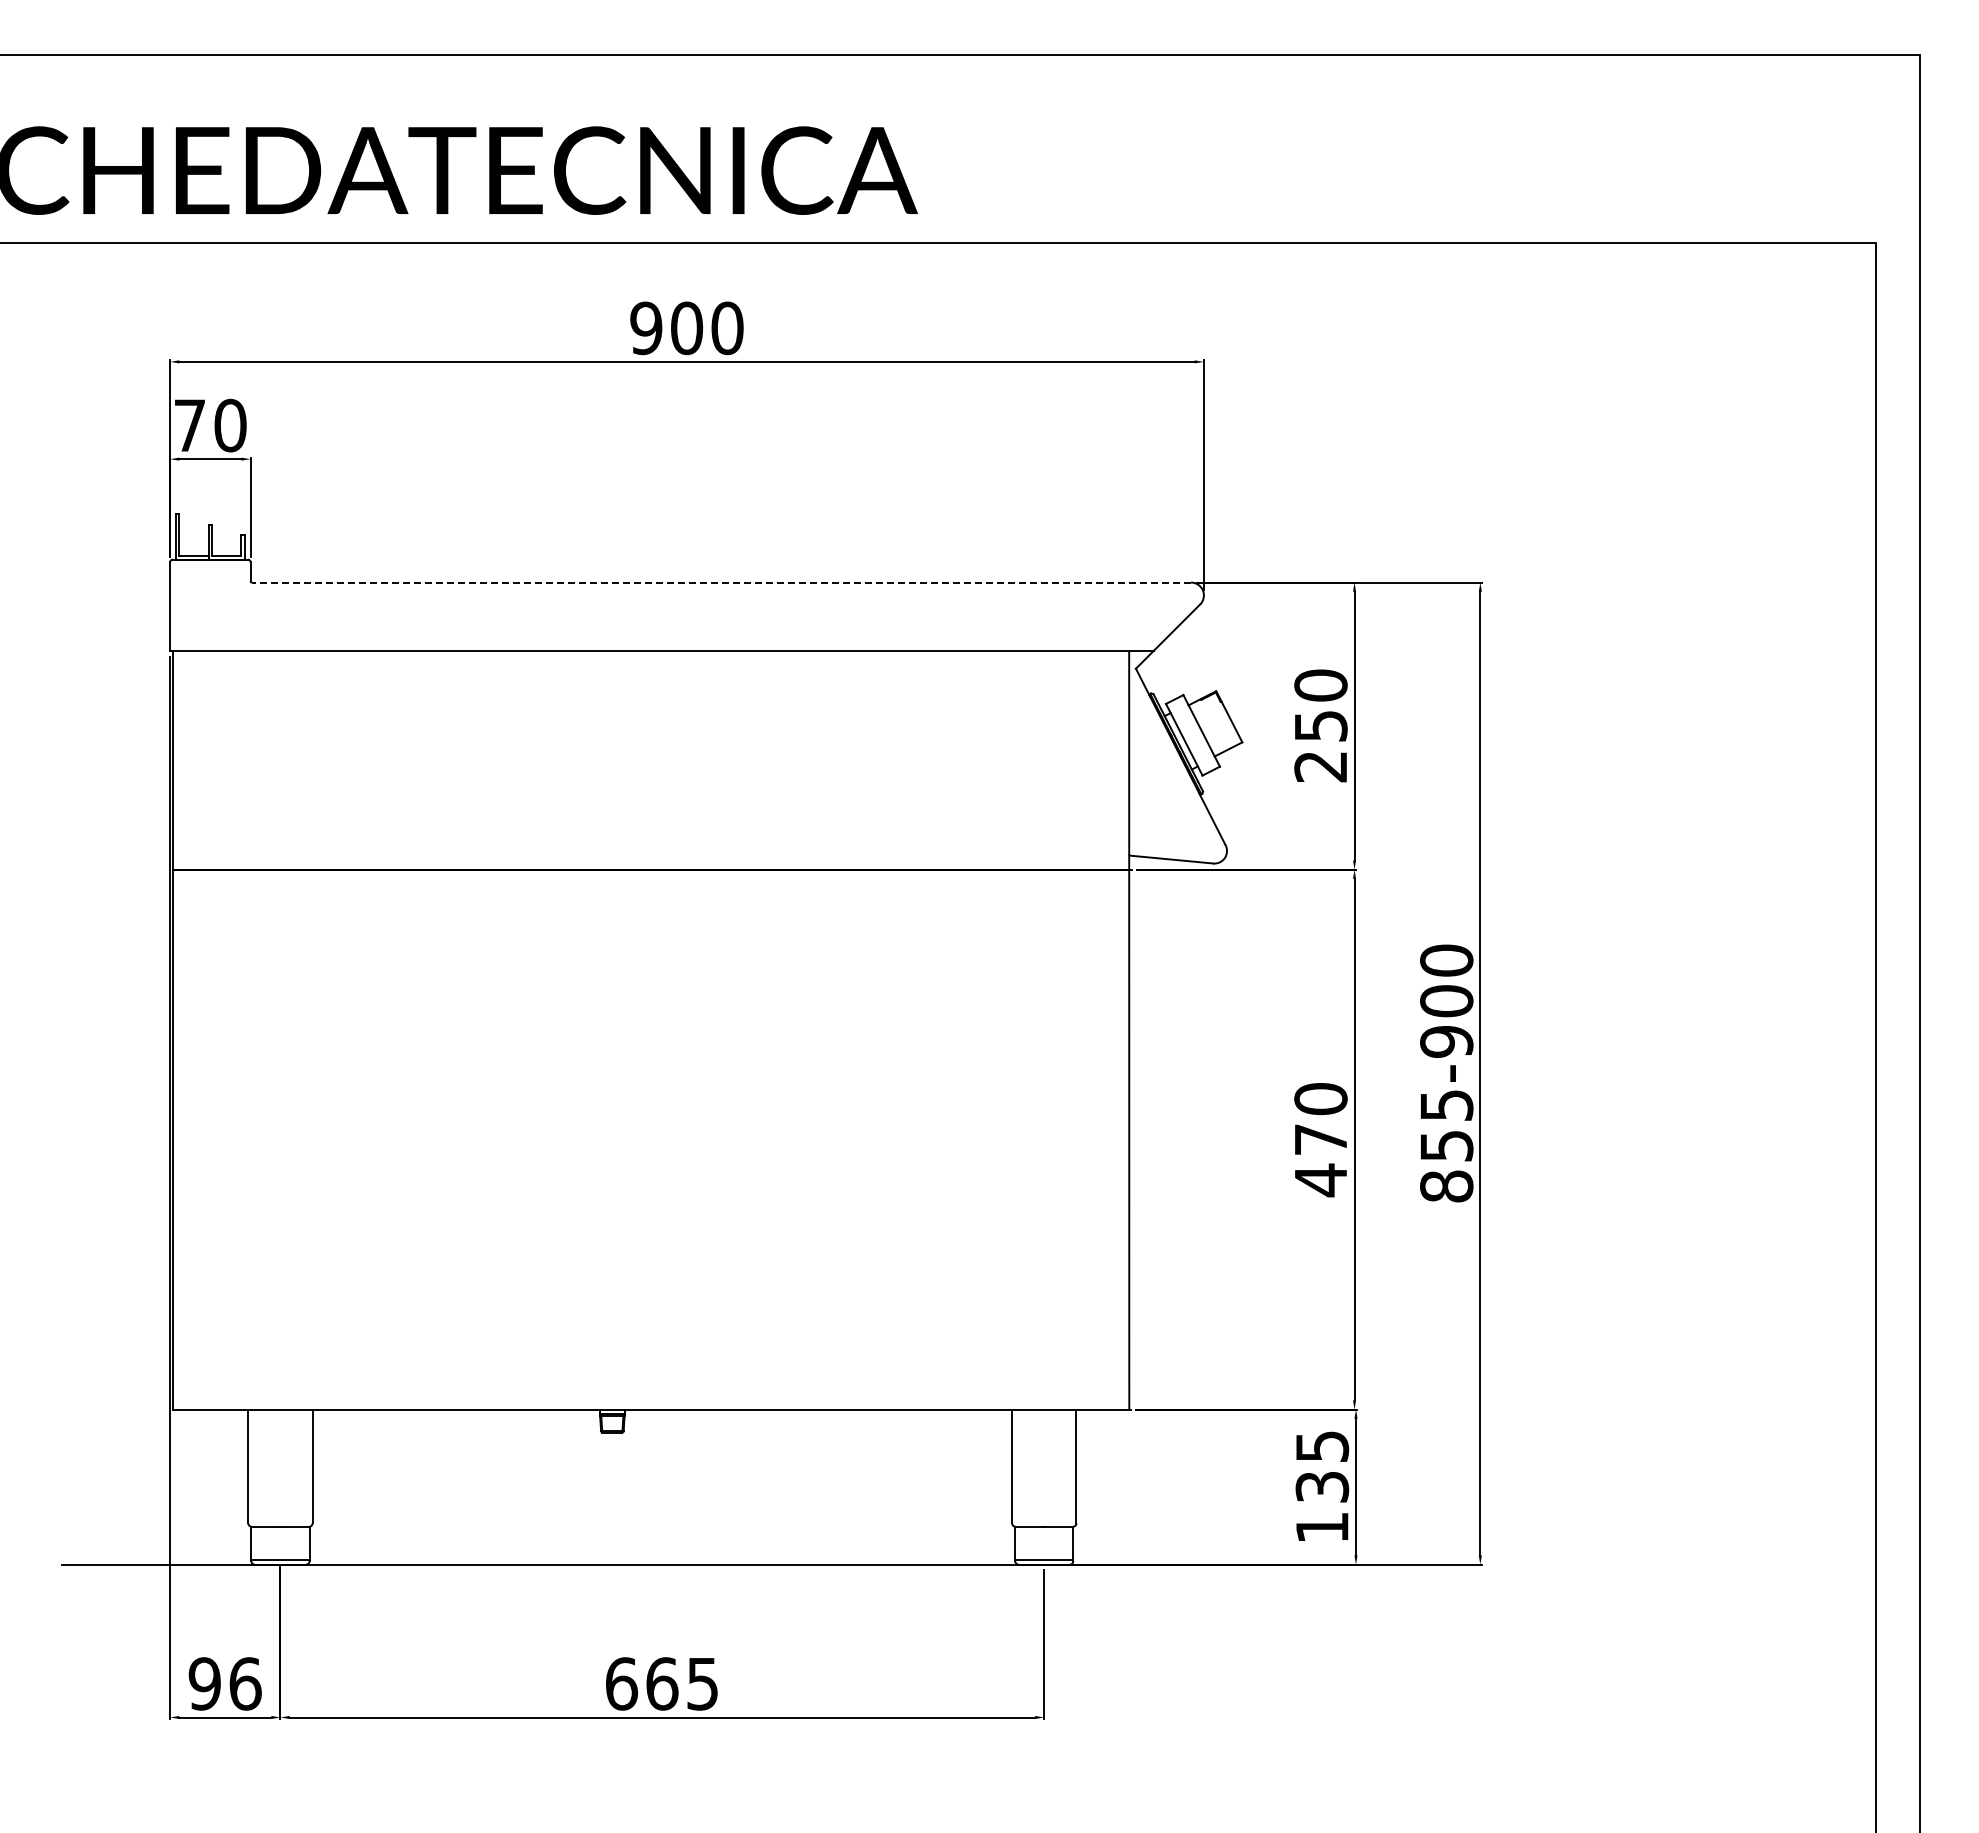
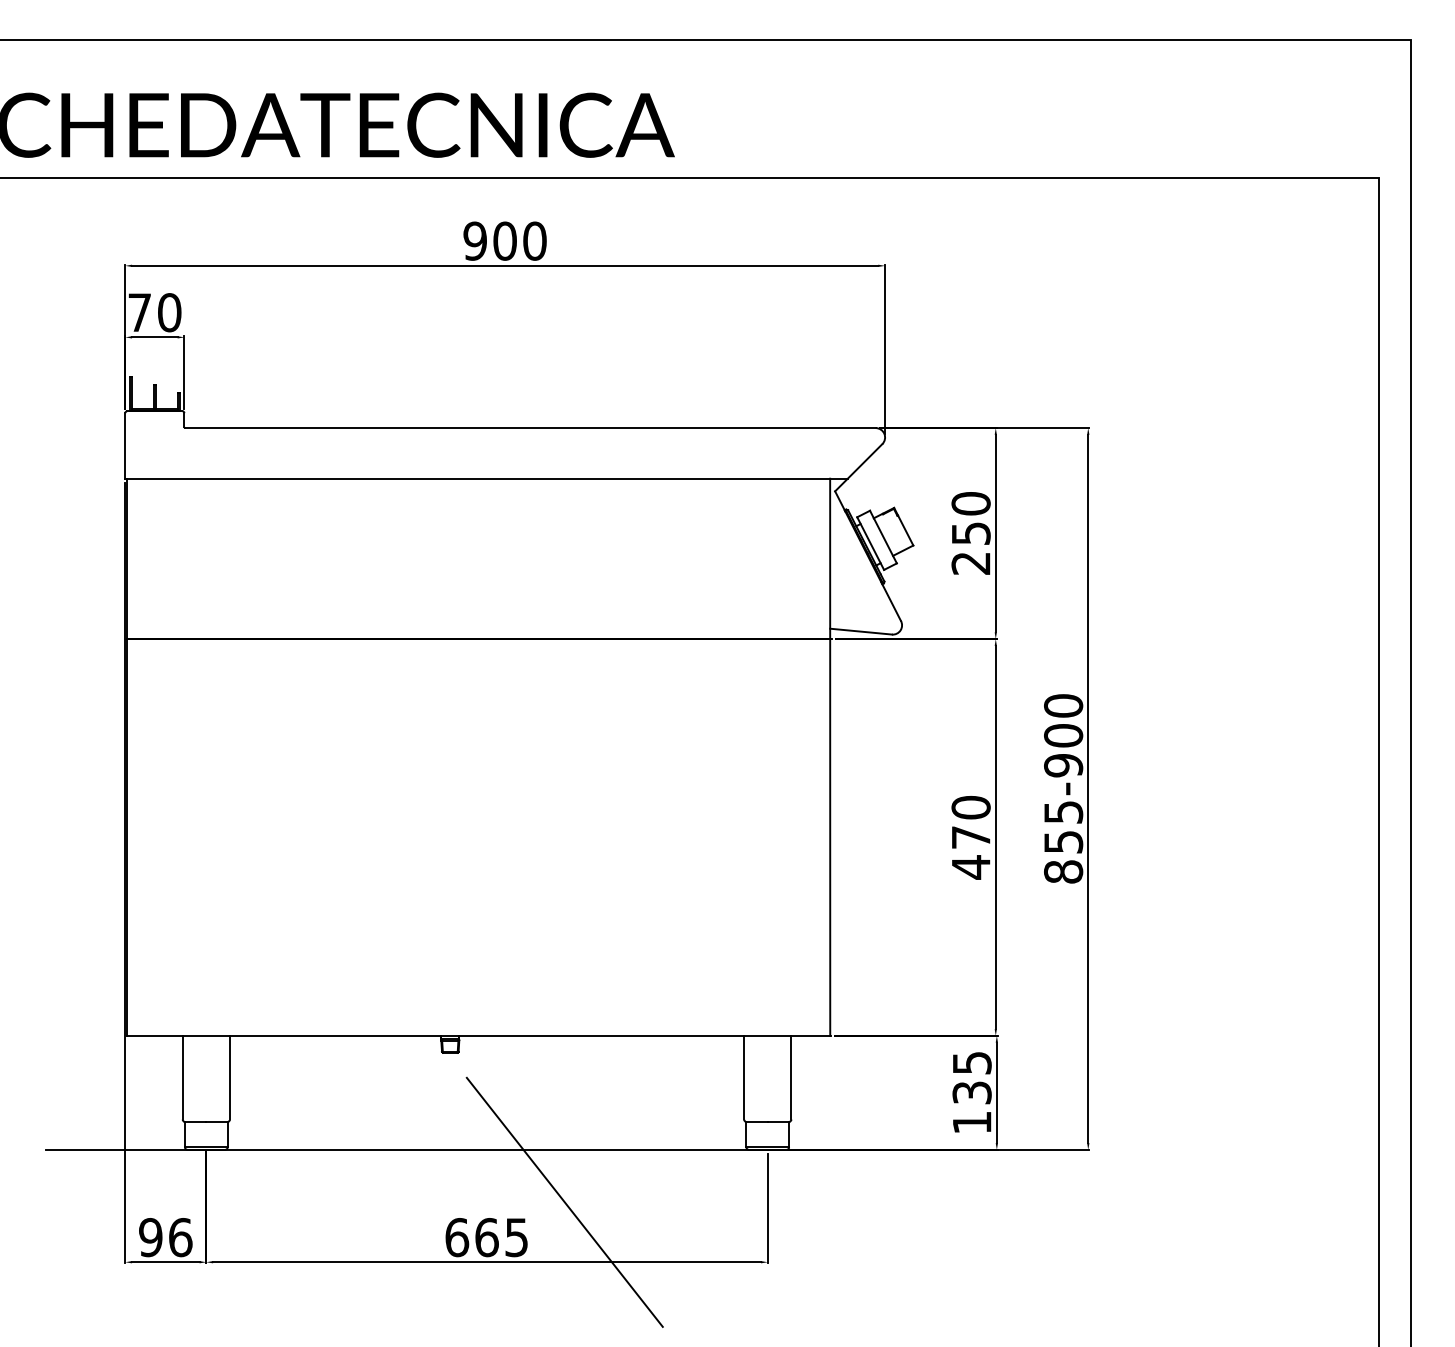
line: (721, 582) -> (530, 428), dashed -> solid
line: (767, 1635) -> (564, 1201), added

